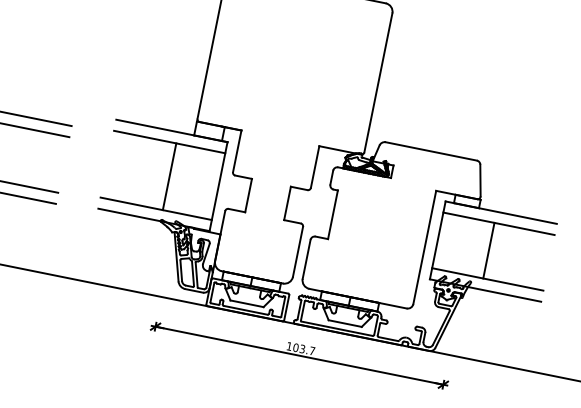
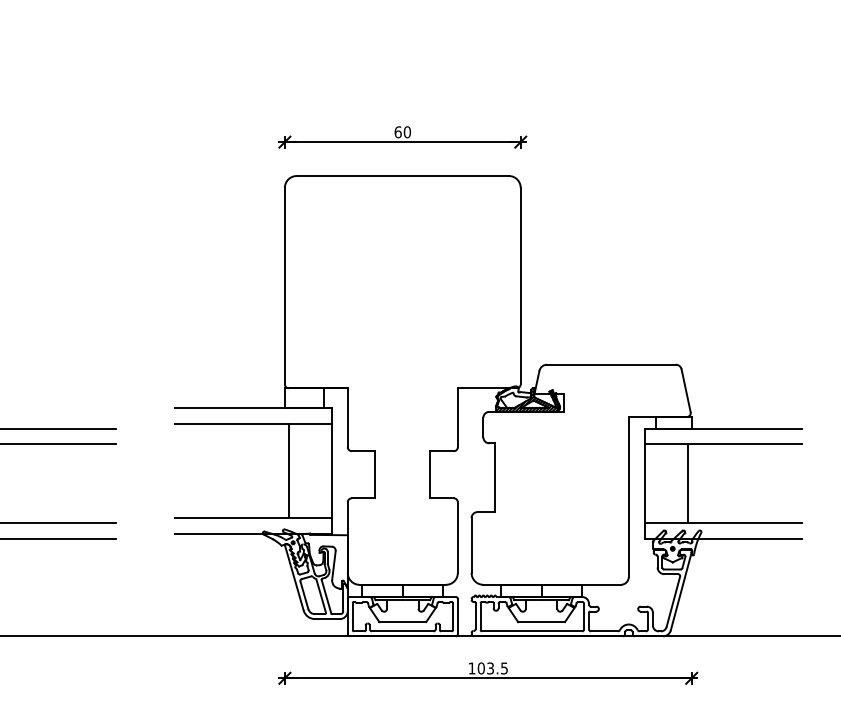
line: (169, 176) -> (288, 470), moved
line: (488, 250) -> (687, 483), moved
text: (312, 351) -> (504, 668), 103.7 -> 103.5

